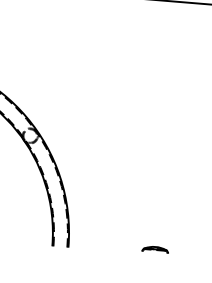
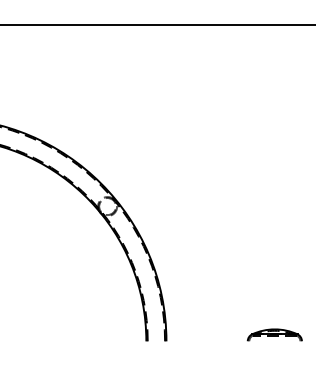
part: (155, 249) -> (274, 334), size x1.67

